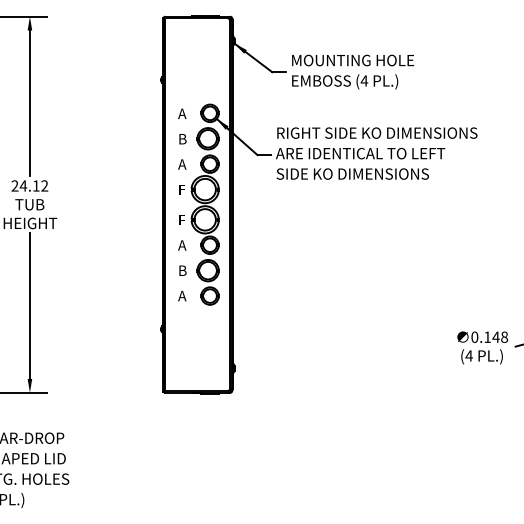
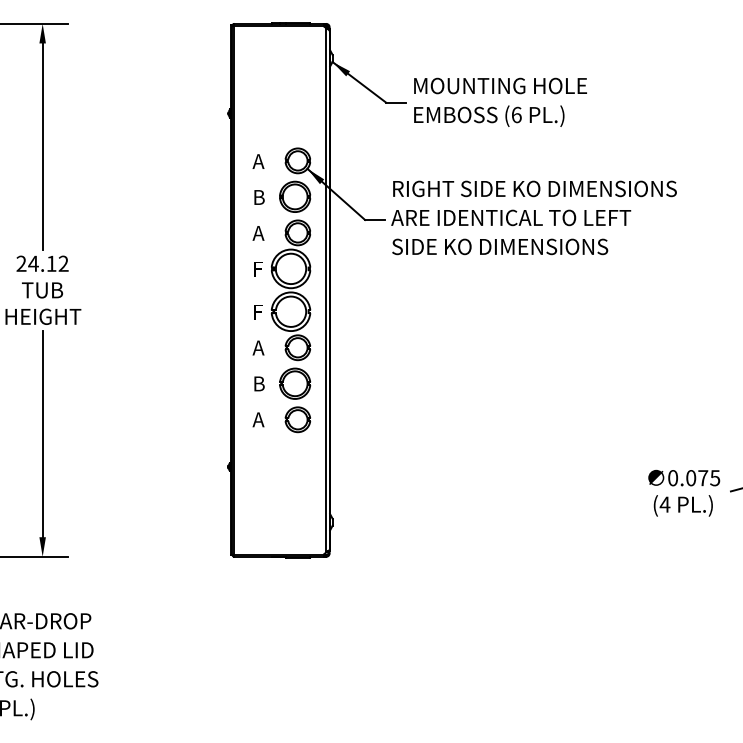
text: (364, 80) -> (516, 114), (4 -> (6
text: (496, 336) -> (703, 477), 0.148 -> 0.075

